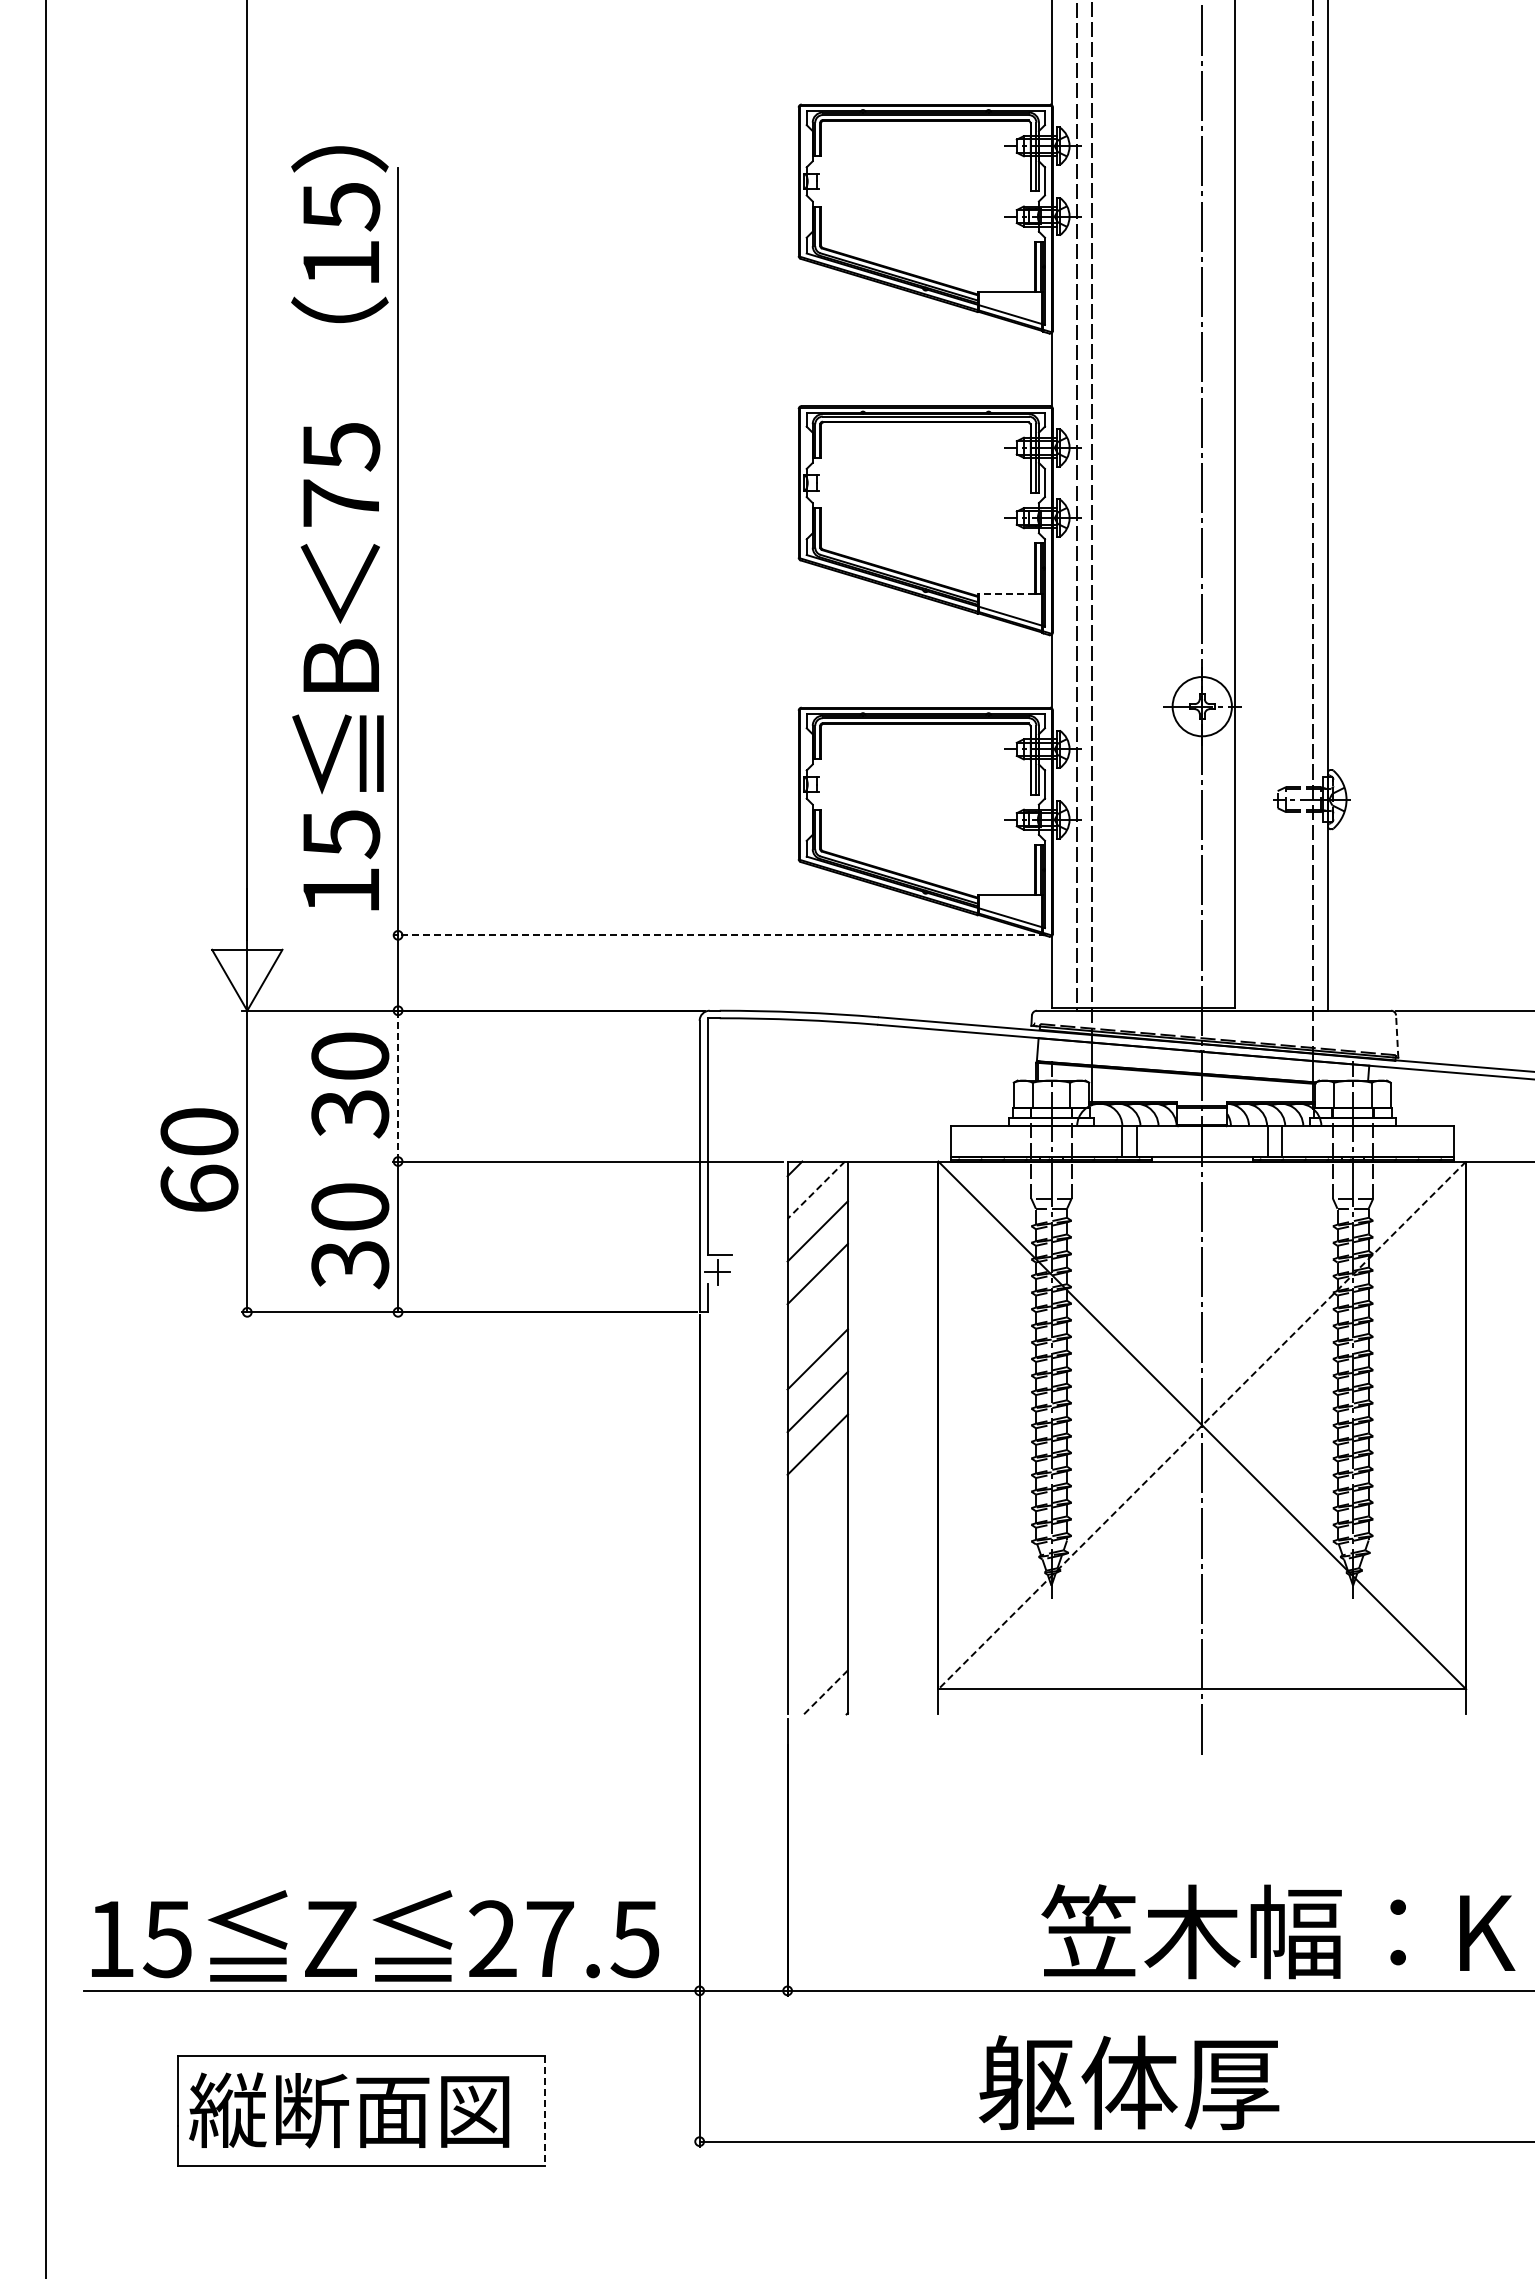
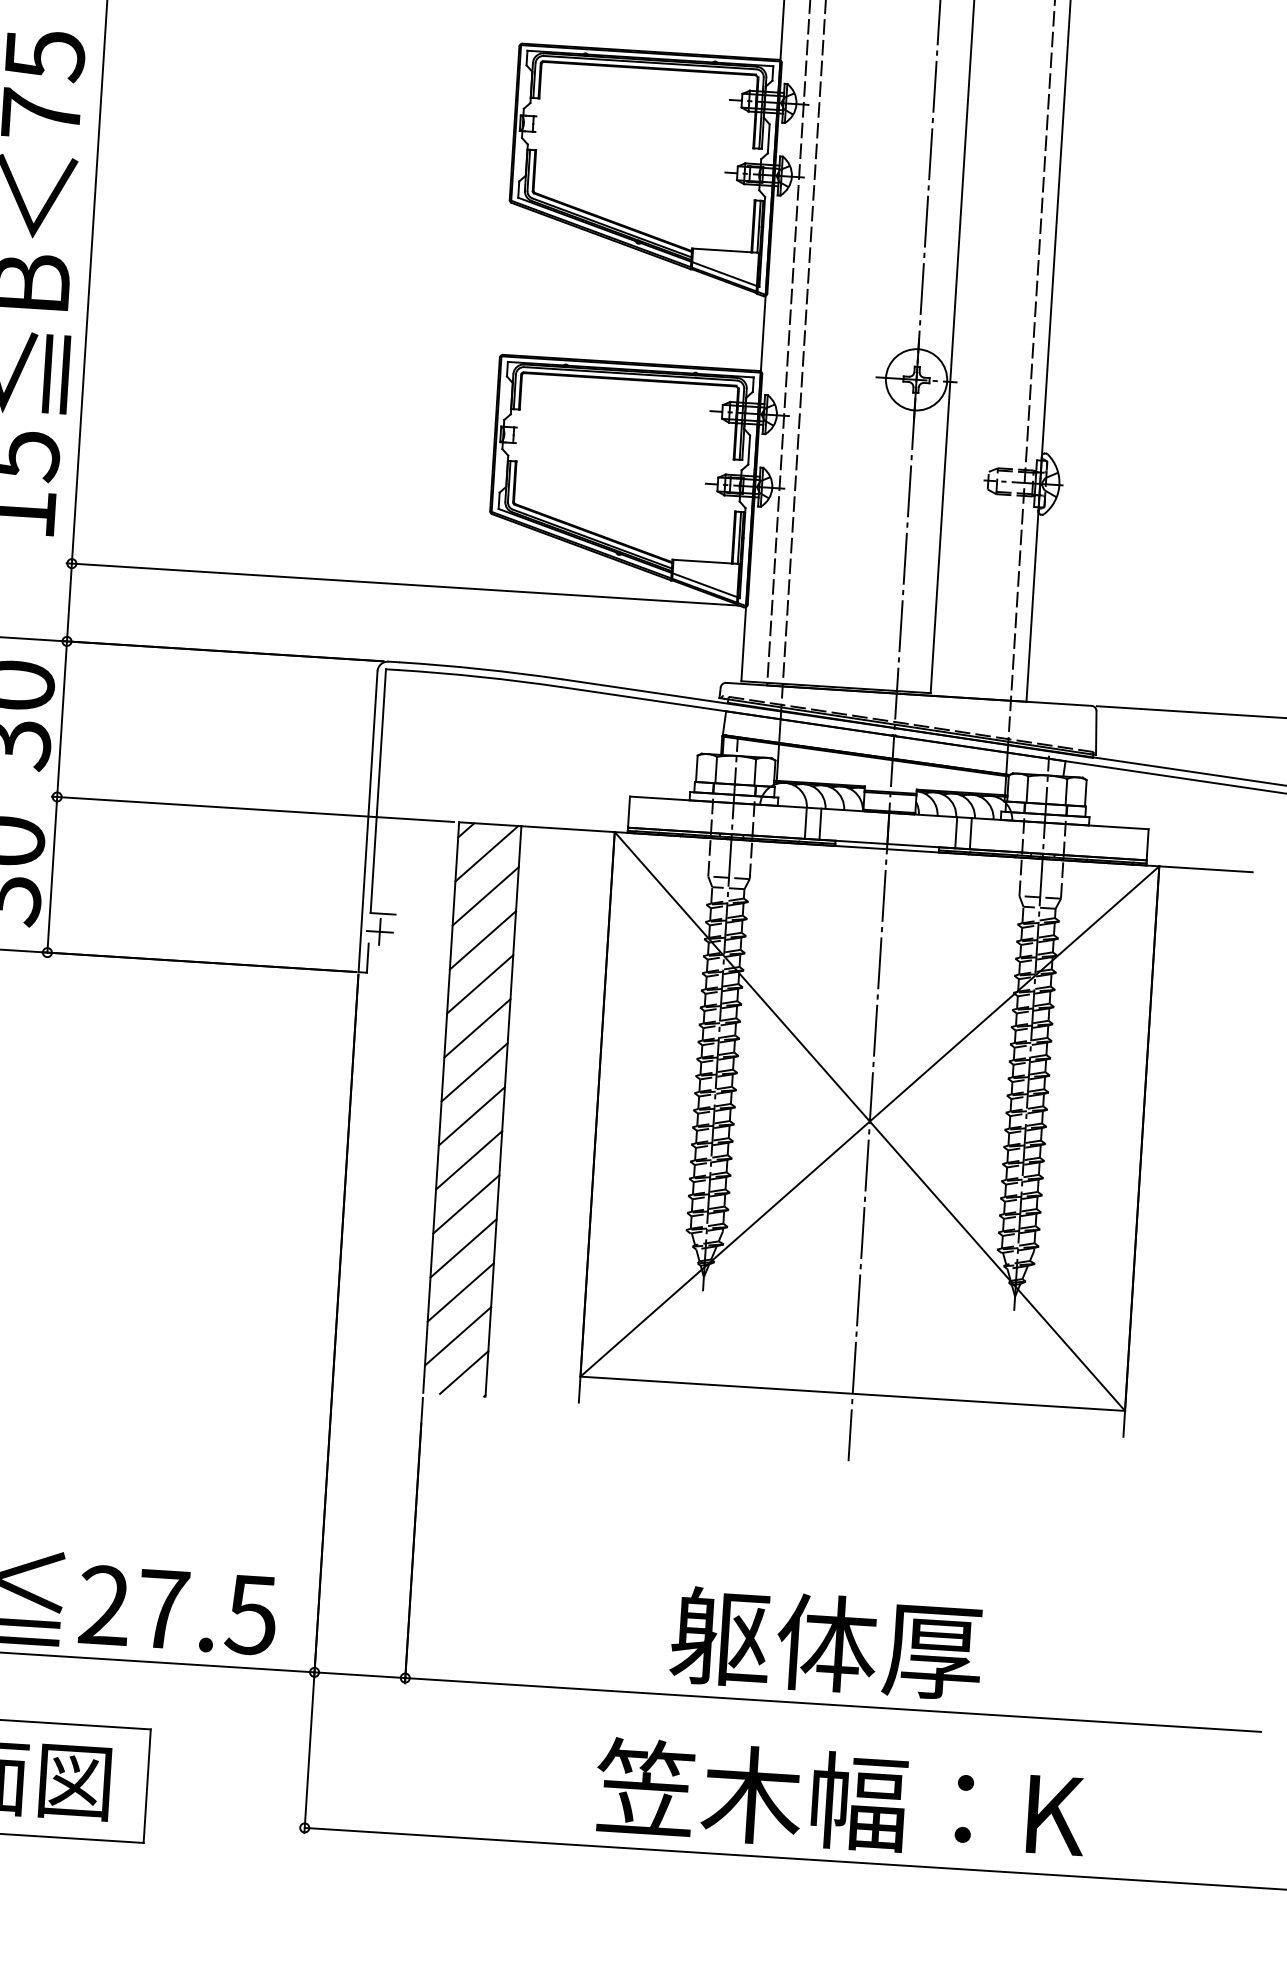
line: (1006, 593) -> (721, 250), dashed -> solid
line: (719, 935) -> (403, 584), dashed -> solid
line: (1397, 1036) -> (1096, 732), dashed -> solid
line: (398, 1086) -> (62, 719), dashed -> solid
line: (816, 1190) -> (487, 854), dashed -> solid
line: (817, 1316) -> (479, 984), added
line: (1201, 1425) -> (869, 1121), dashed -> solid
line: (817, 1487) -> (468, 1160), added
line: (817, 1529) -> (466, 1203), added
line: (817, 1572) -> (463, 1248), added
line: (817, 1615) -> (460, 1292), added
line: (817, 1657) -> (457, 1336), added
line: (825, 1692) -> (463, 1372), dashed -> solid
text: (1278, 1931) -> (915, 1648), 笠木幅：K -> 躯体厚
text: (1215, 2082) -> (840, 1800), 躯体厚 -> 笠木幅：K
line: (545, 2111) -> (147, 1786), dashed -> solid

